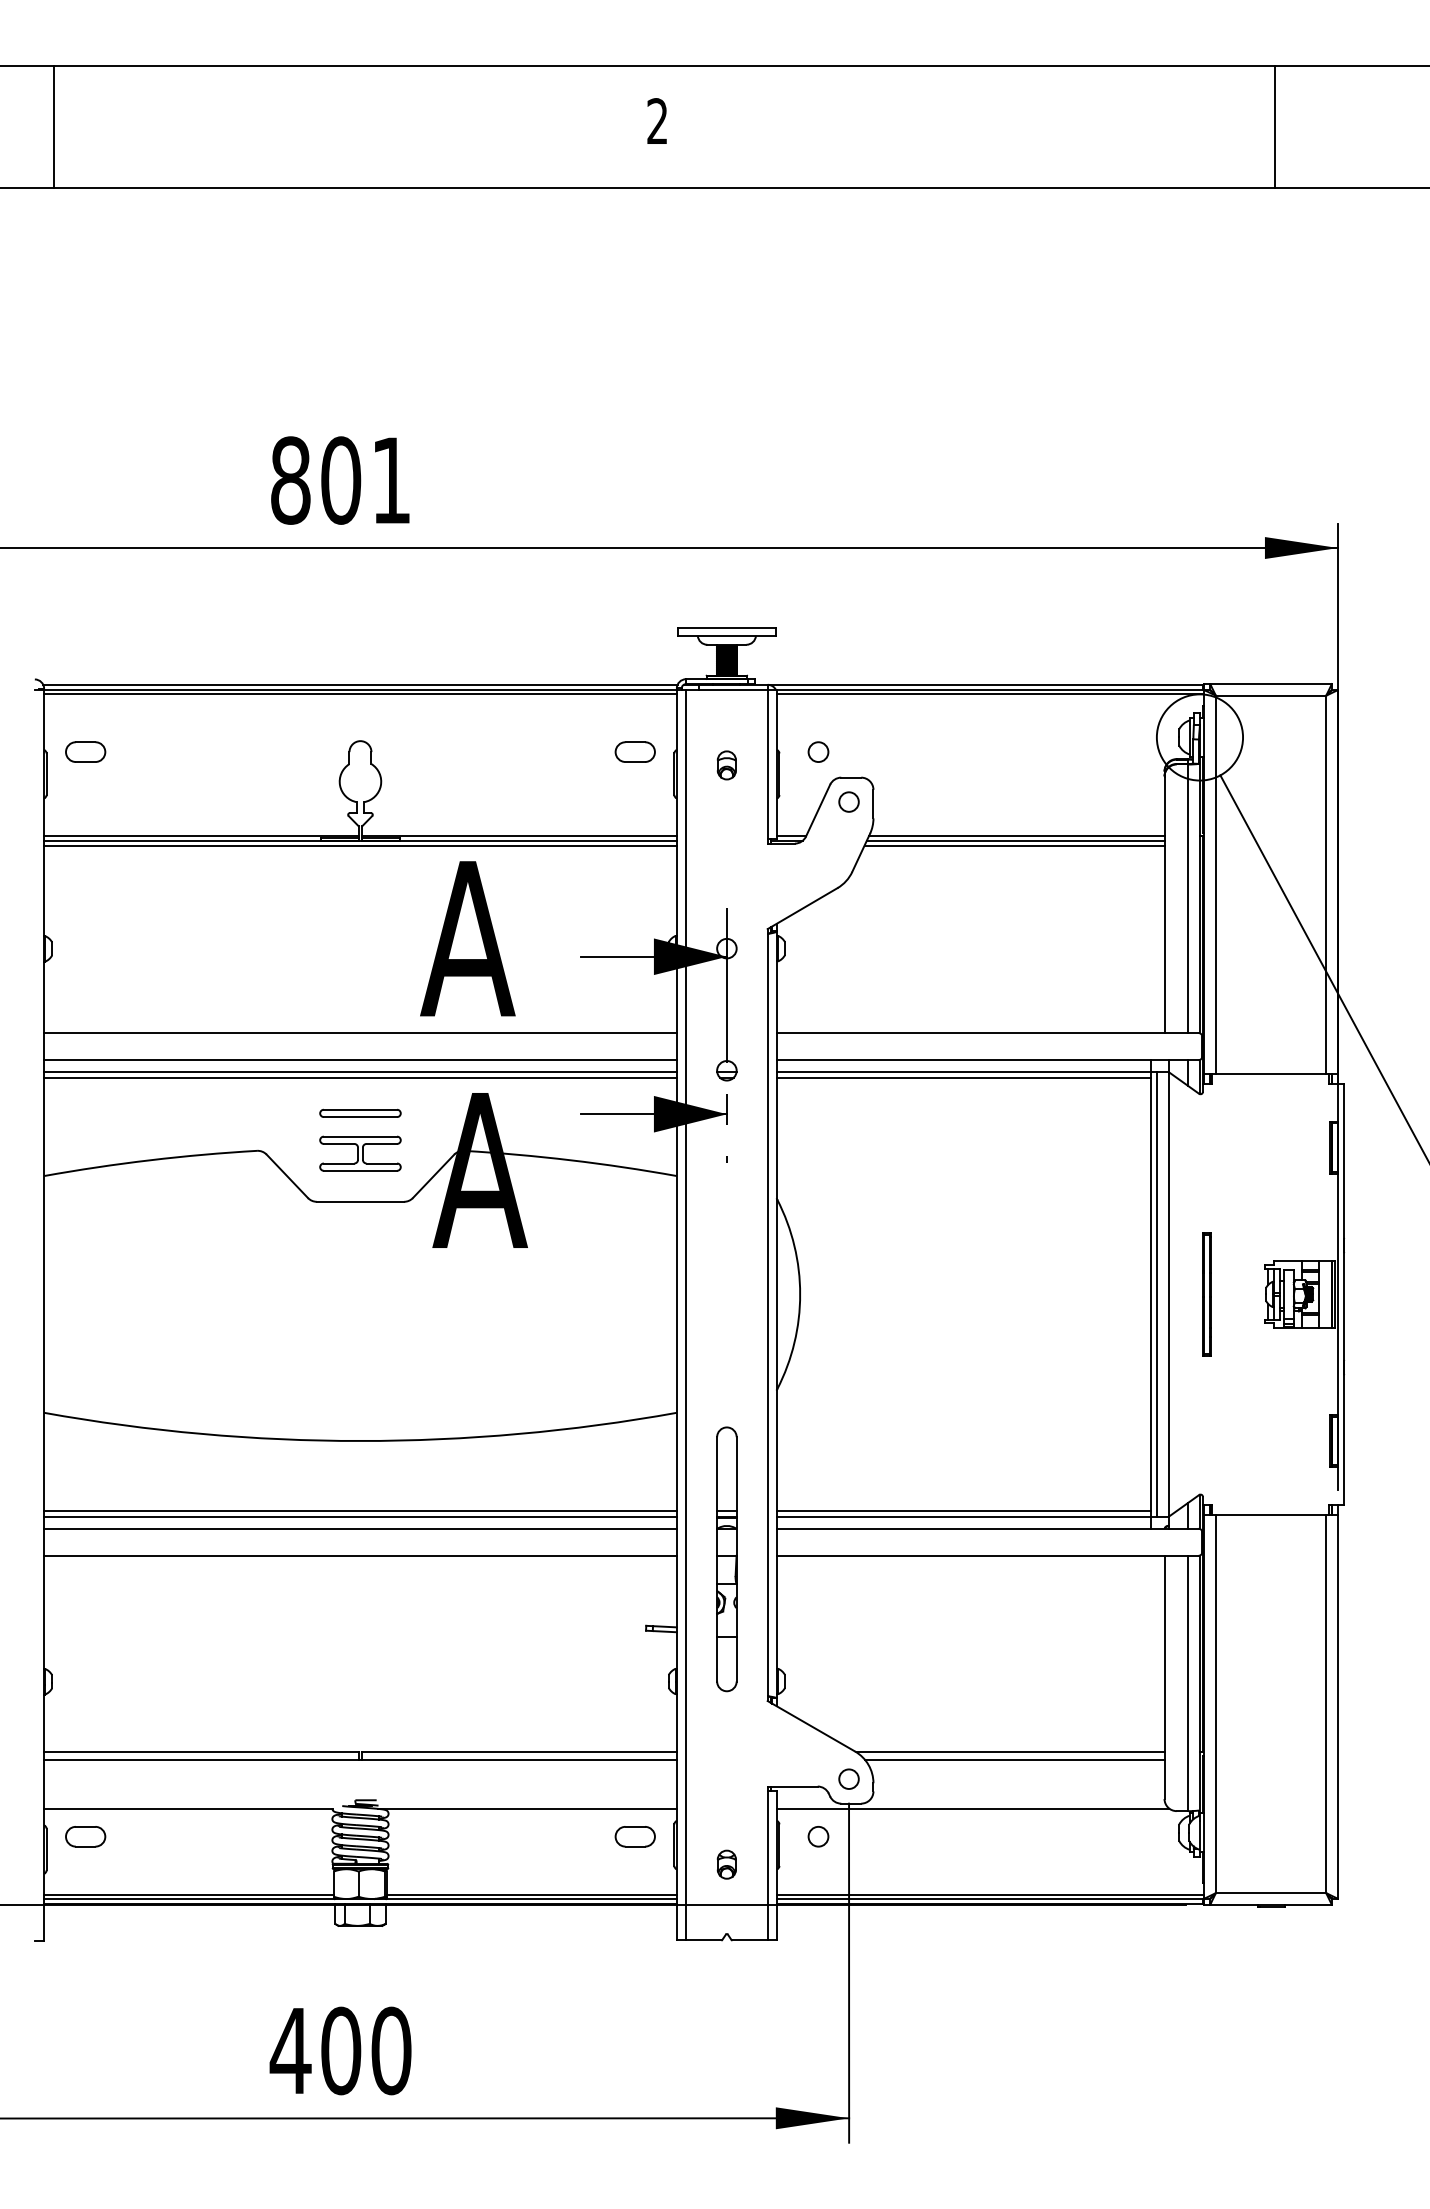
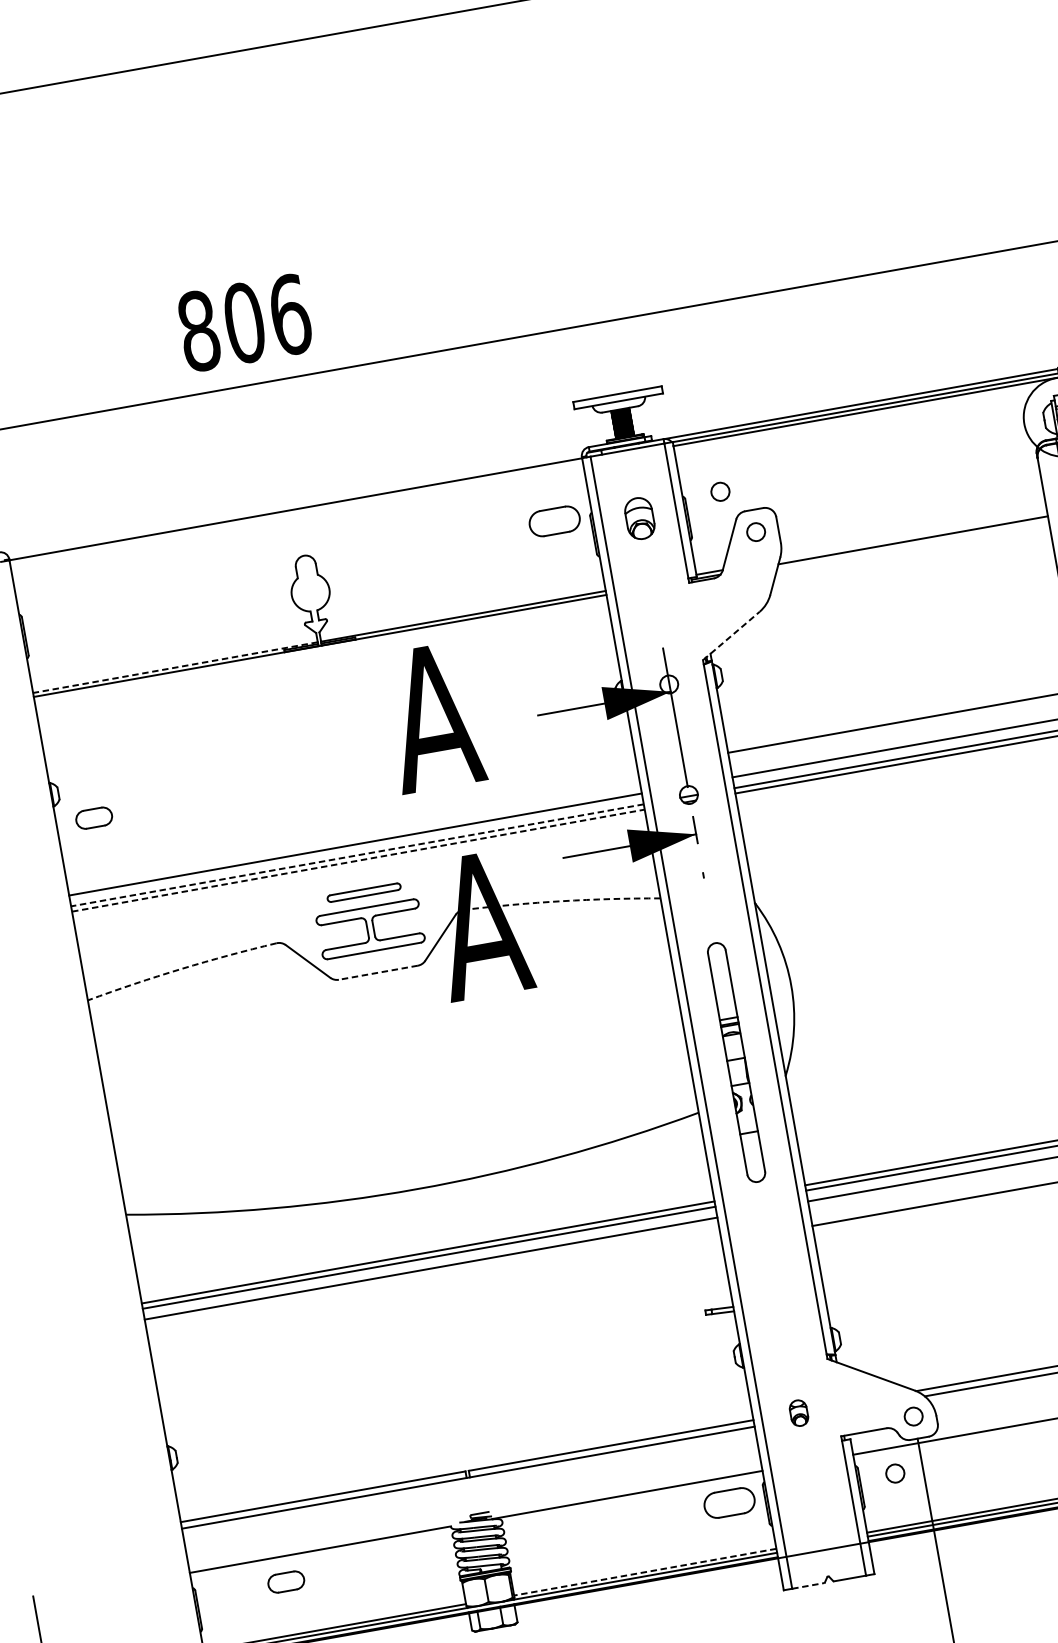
text: (391, 480) -> (290, 314), 801 -> 806
line: (360, 684) -> (294, 504), removed
line: (360, 694) -> (296, 513), removed
part: (85, 751) -> (93, 817), moved
part: (634, 751) -> (553, 520), size x1.4
part: (726, 765) -> (639, 518), size x1.6
line: (200, 836) -> (174, 667), solid -> dashed
line: (1016, 836) -> (913, 536), removed
line: (360, 845) -> (320, 650), removed
line: (1014, 845) -> (912, 544), removed
line: (802, 908) -> (731, 635), solid -> dashed
line: (360, 1033) -> (351, 820), removed
line: (359, 1072) -> (356, 855), solid -> dashed
line: (360, 1078) -> (358, 861), solid -> dashed
part: (360, 1153) -> (370, 928), size x1.4
arc: (150, 1160) -> (181, 969), solid -> dashed
arc: (570, 1160) -> (561, 901), solid -> dashed
line: (360, 1201) -> (378, 972), solid -> dashed
line: (360, 1555) -> (435, 1292), removed
part: (726, 1559) -> (736, 1062), moved
part: (85, 1836) -> (286, 1581), moved
part: (634, 1836) -> (728, 1503), size x1.4
part: (726, 1864) -> (798, 1413), moved
line: (531, 1894) -> (644, 1572), solid -> dashed
line: (703, 1940) -> (807, 1586), solid -> dashed

